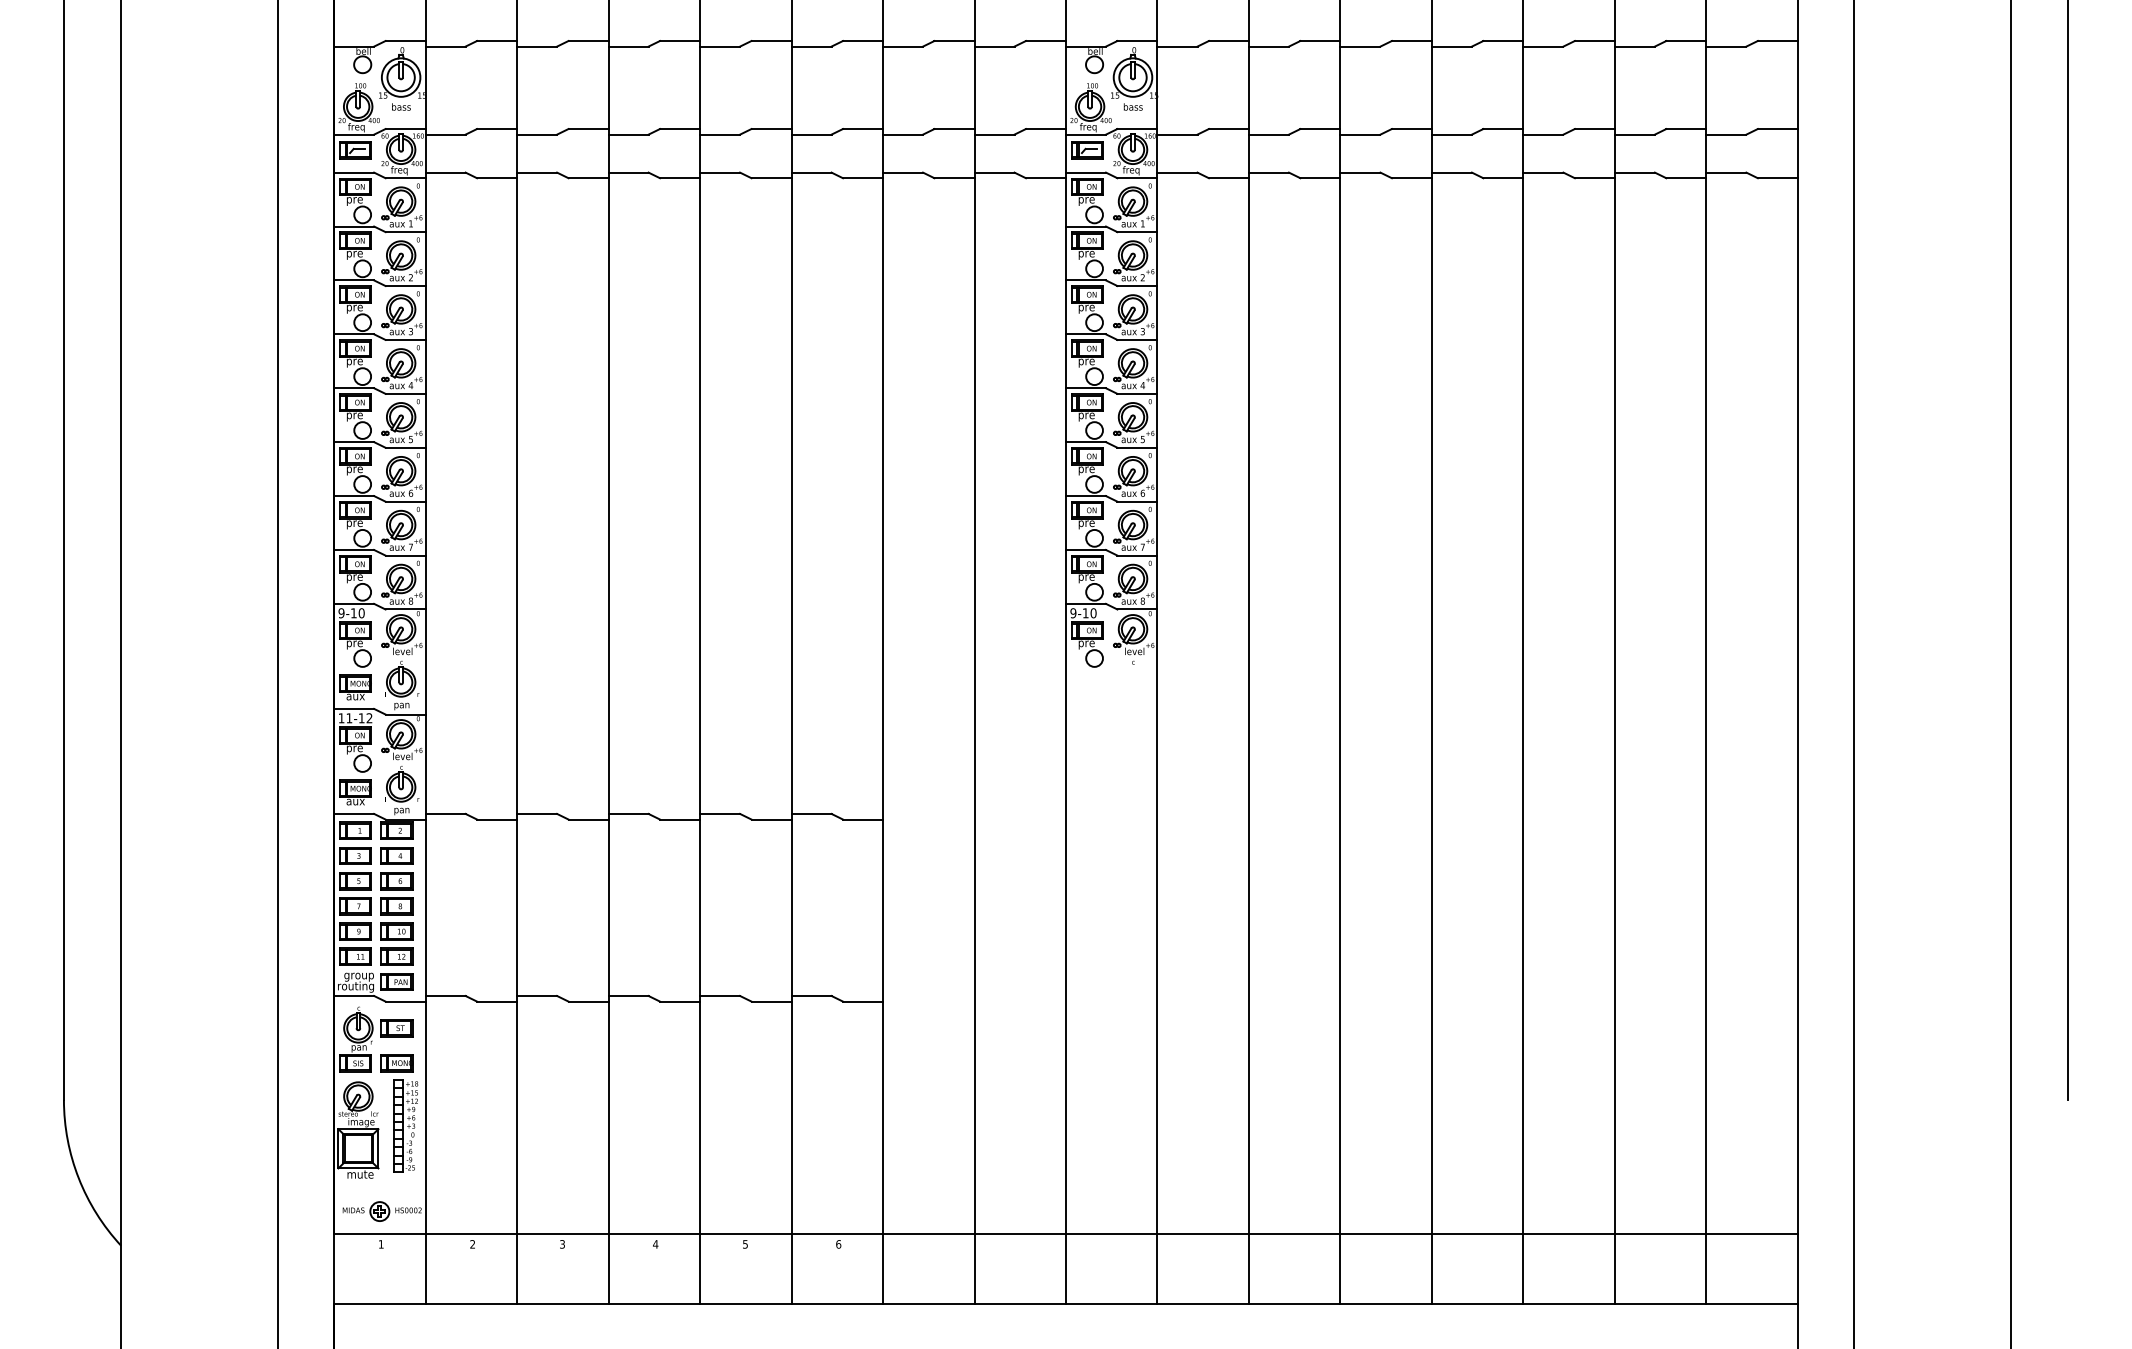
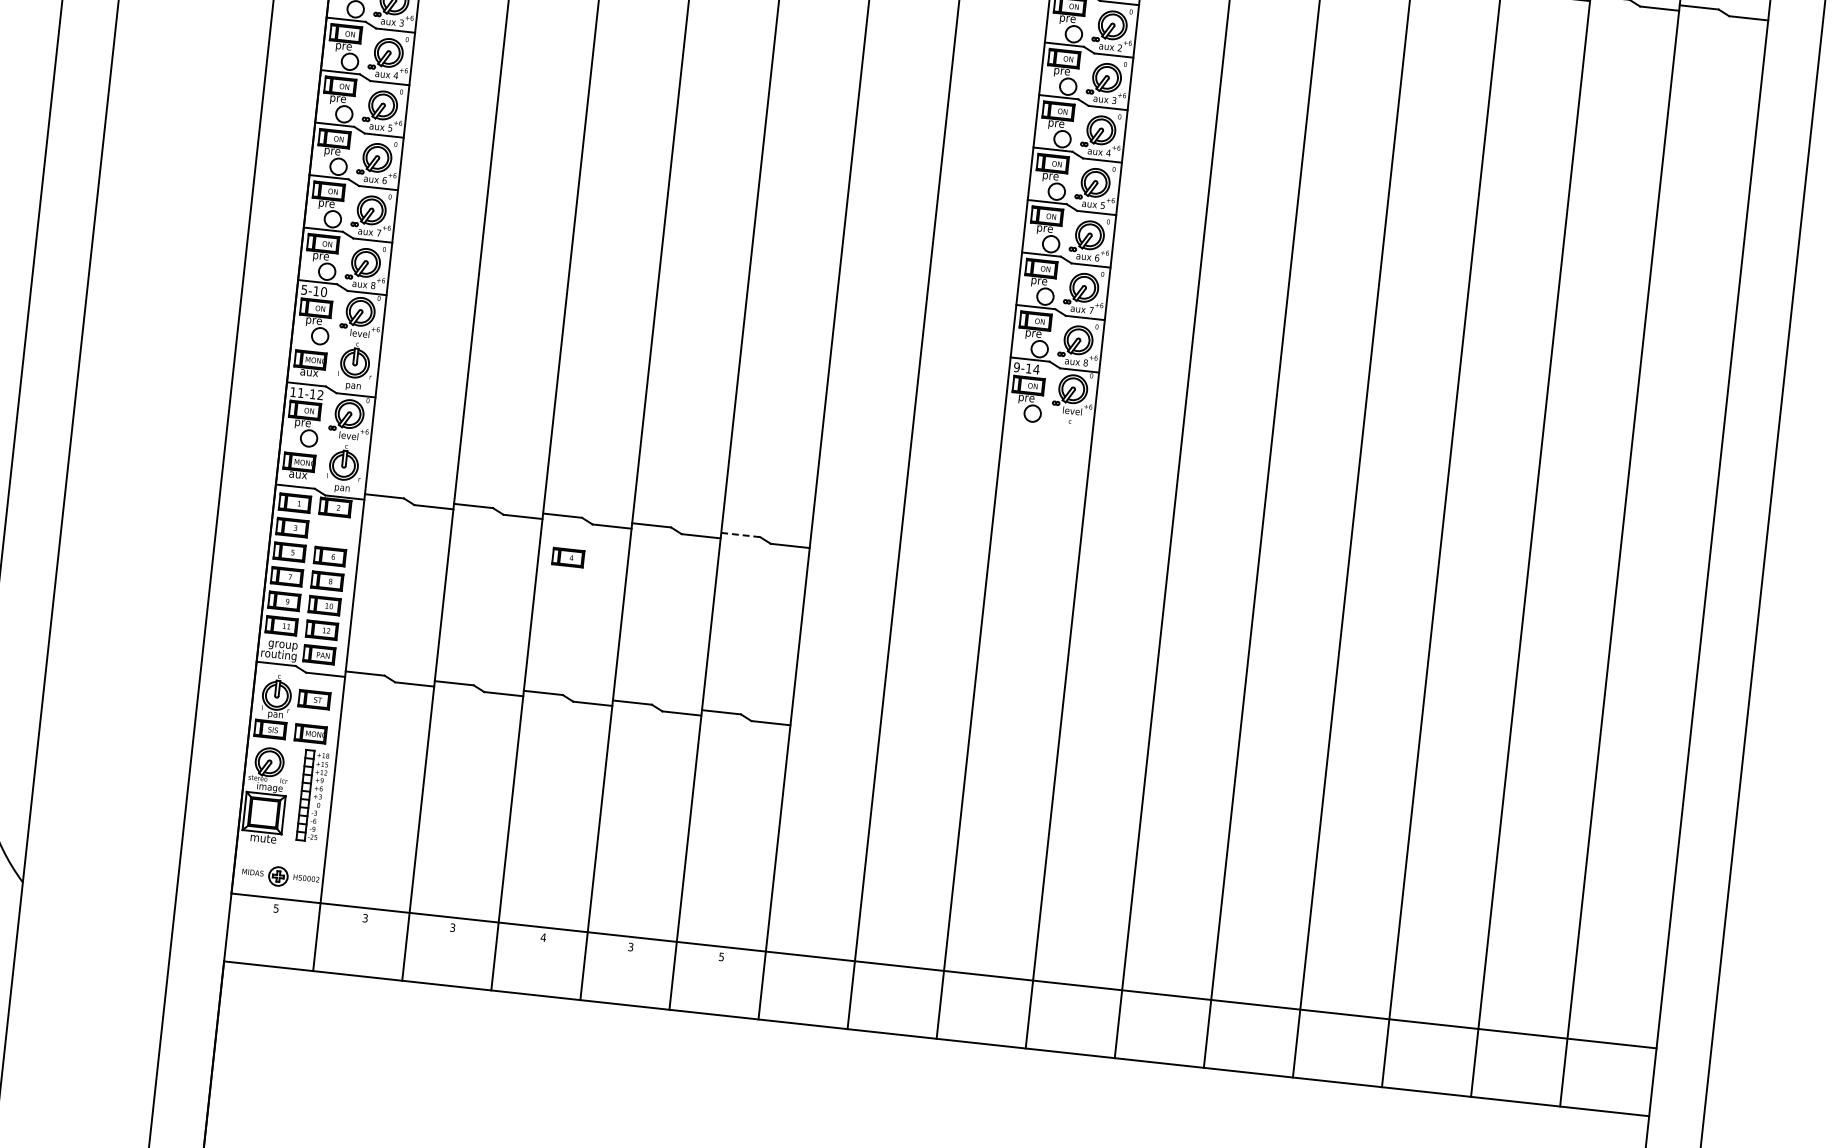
text: (341, 613) -> (304, 290), 9-10 -> 5-10
text: (1093, 613) -> (1036, 369), 9-10 -> 9-14
line: (811, 813) -> (740, 534), solid -> dashed
part: (396, 855) -> (567, 557), moved
text: (745, 1243) -> (630, 946), 5 -> 3
text: (380, 1244) -> (275, 908), 1 -> 5
text: (472, 1244) -> (365, 918), 2 -> 3
text: (838, 1244) -> (721, 957), 6 -> 5

